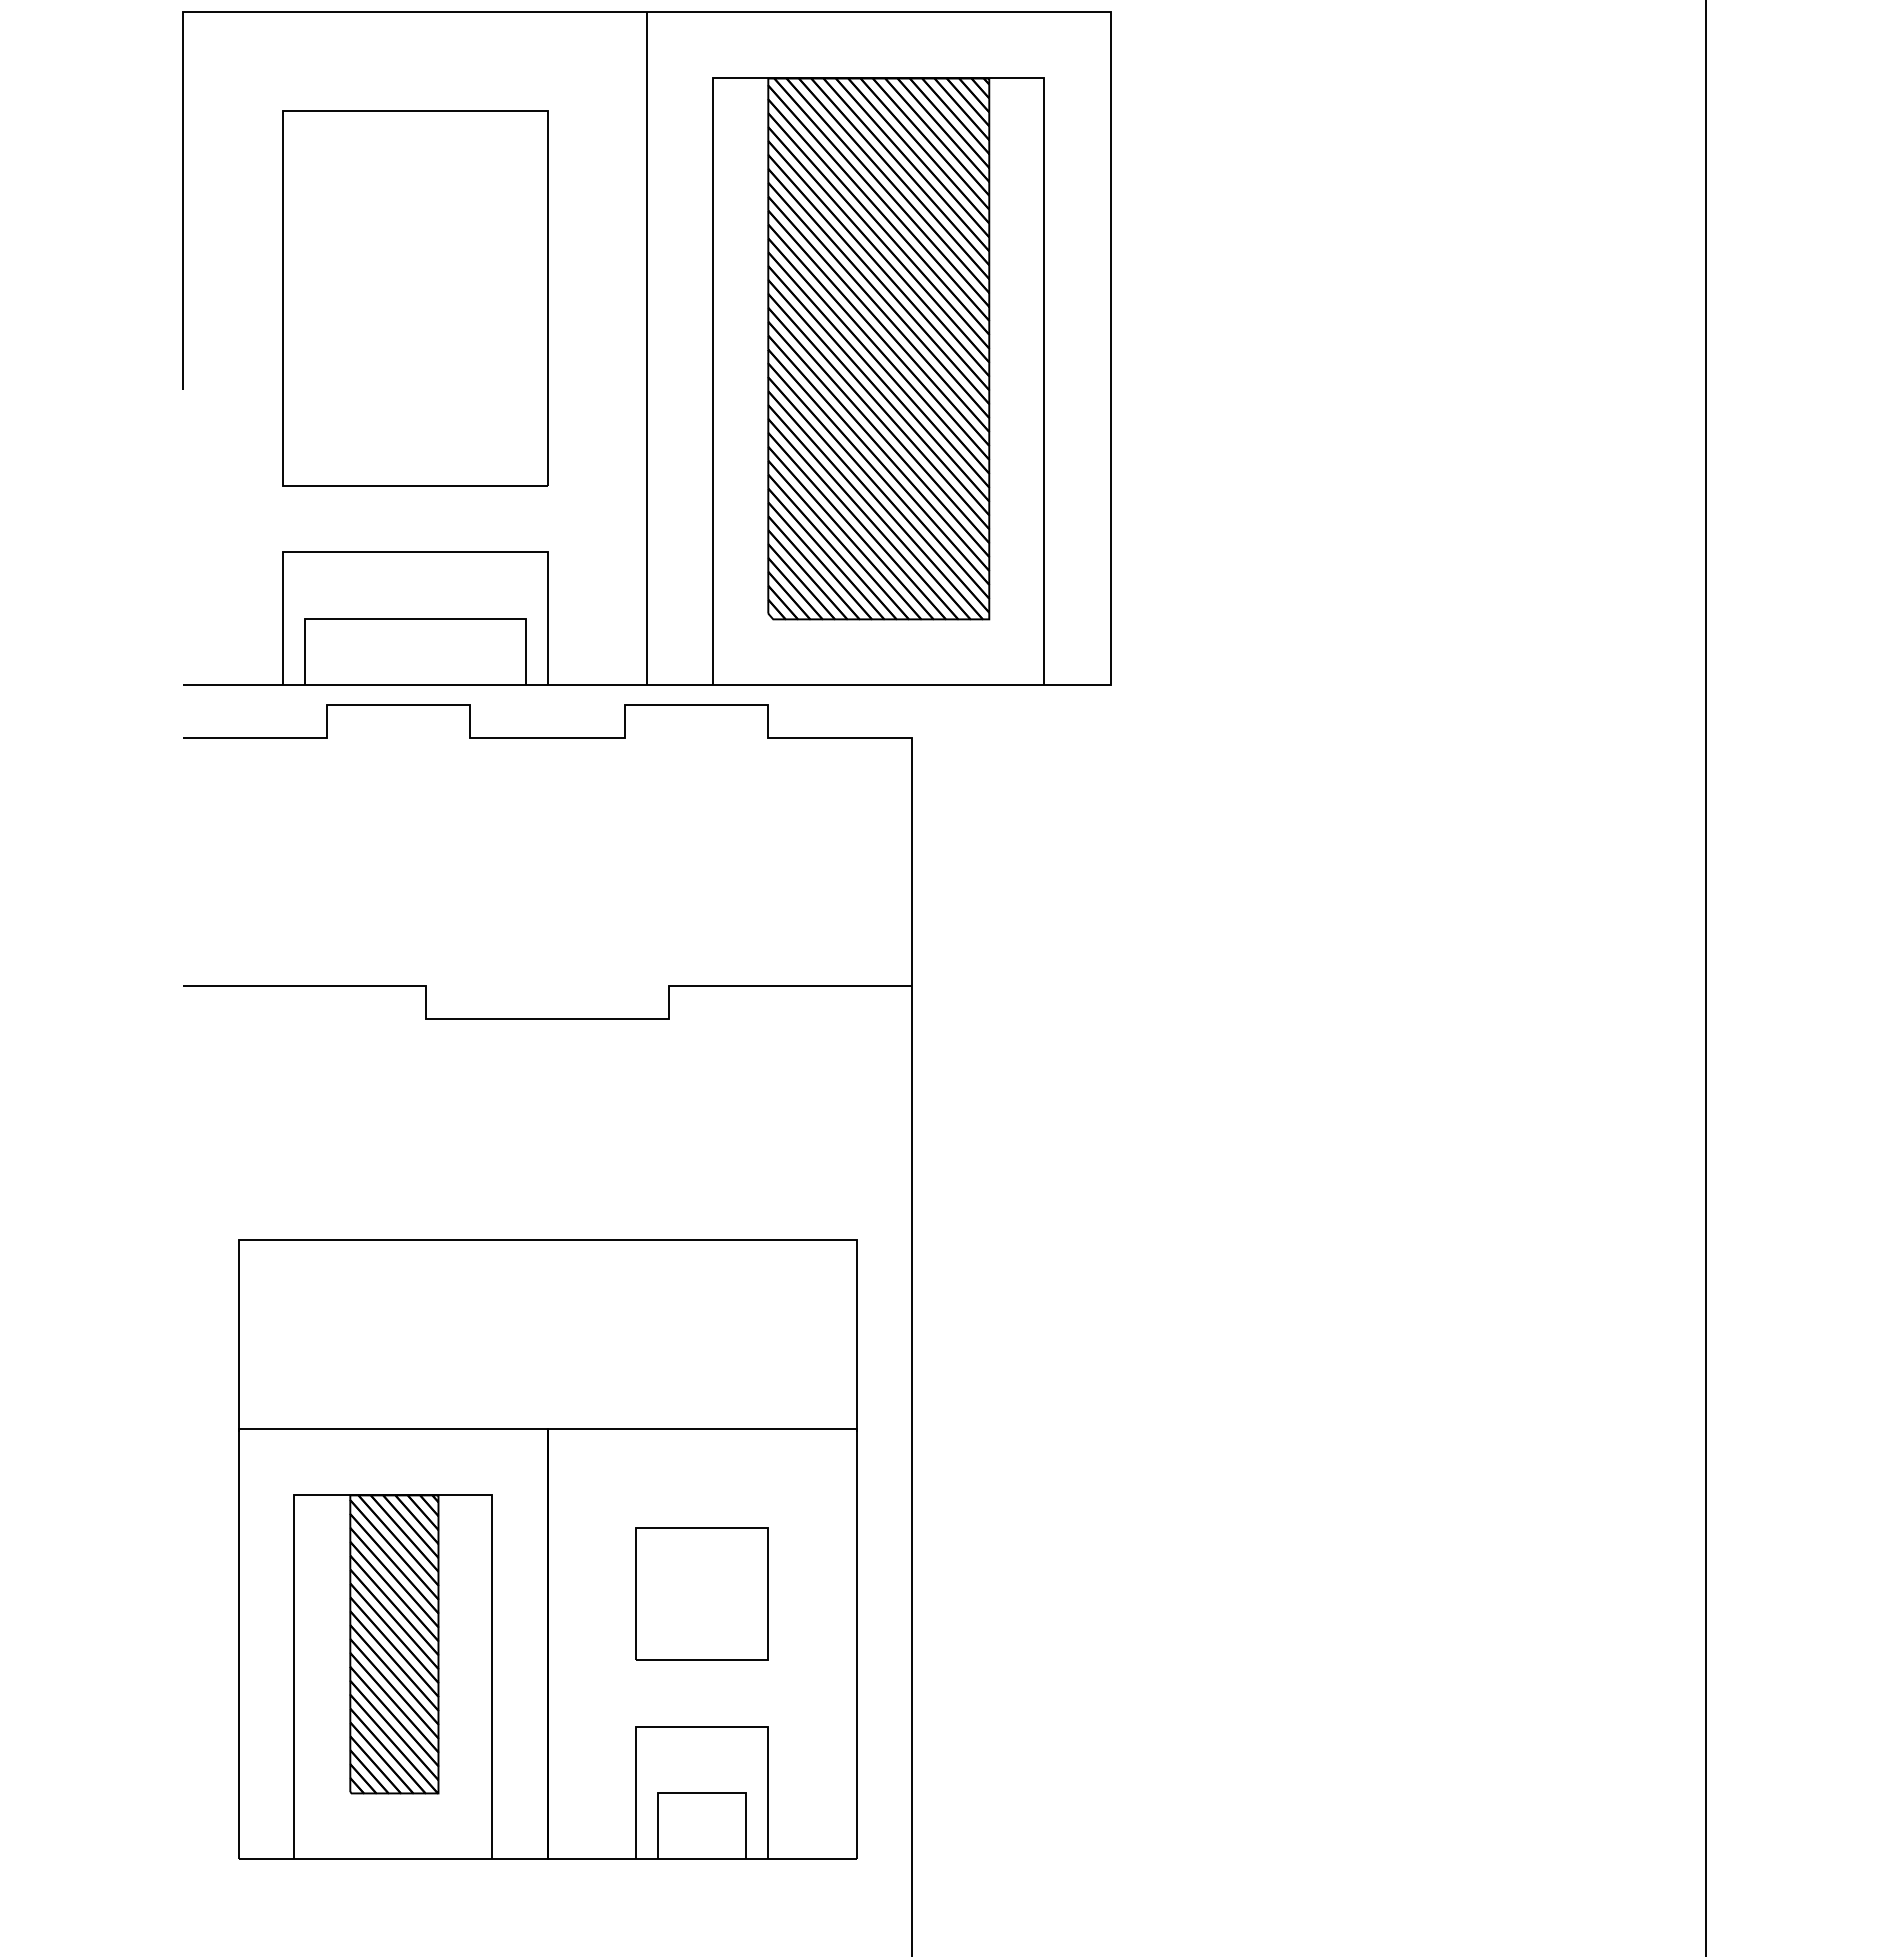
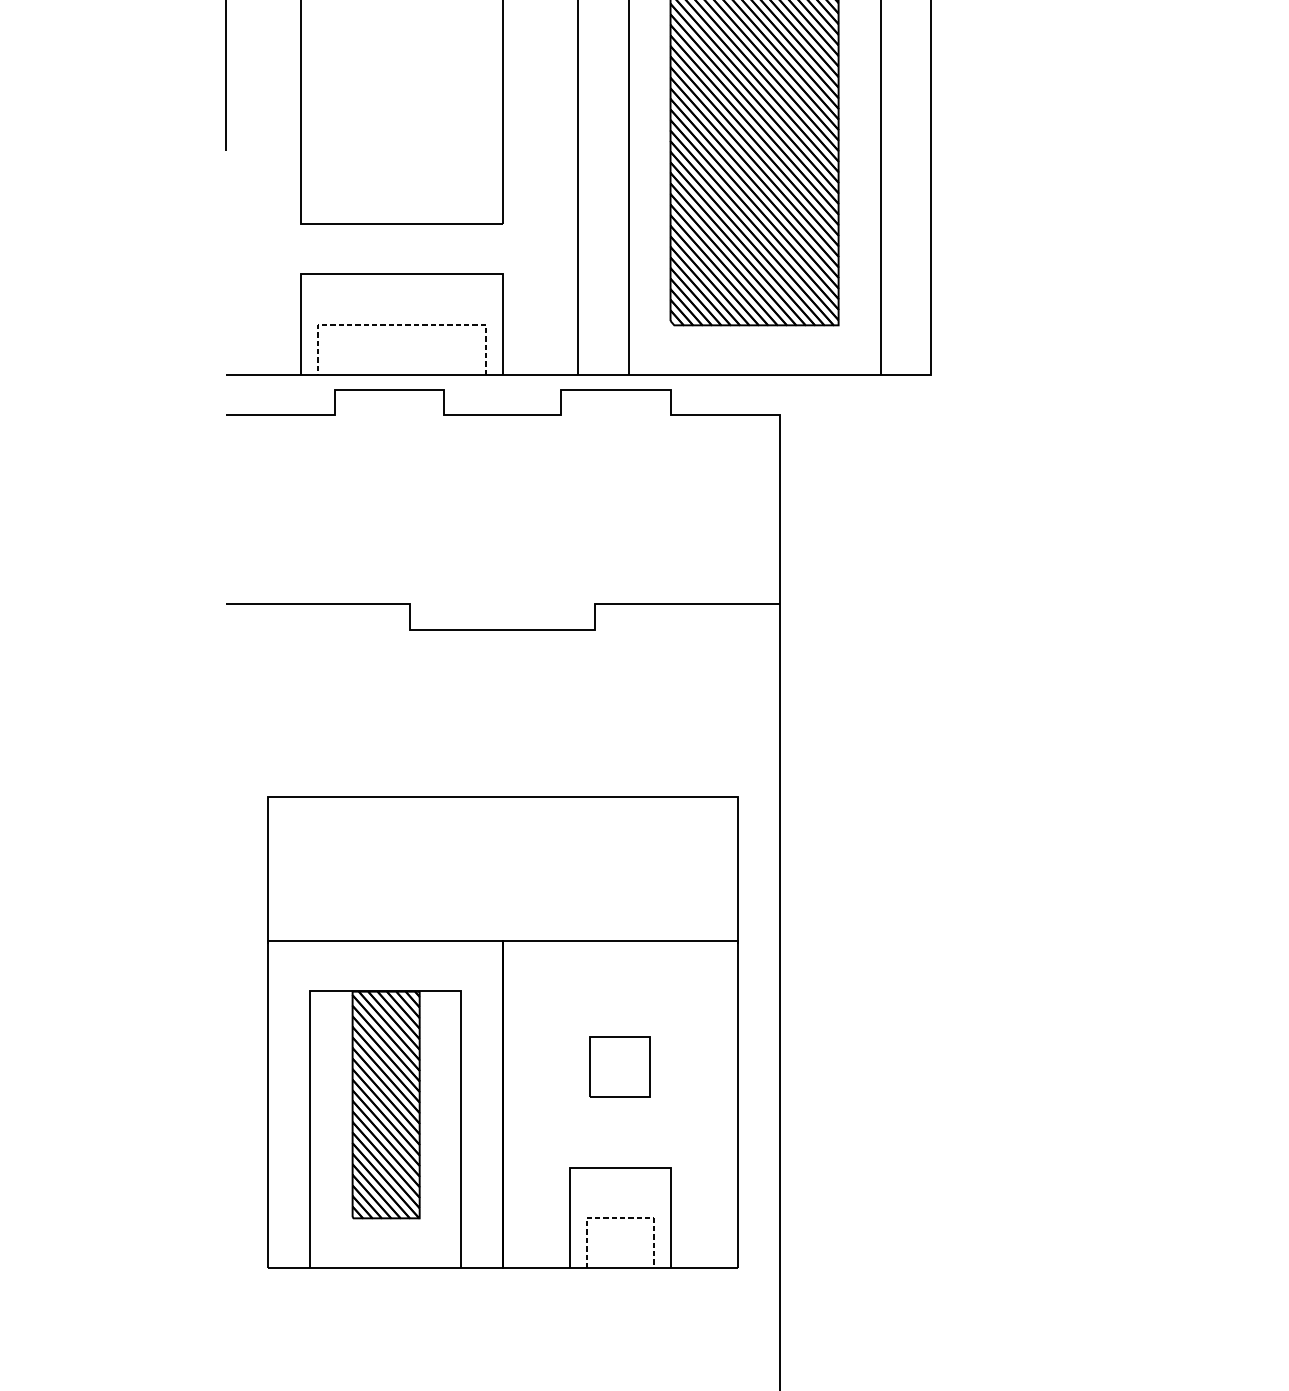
line: (414, 618) -> (401, 324), solid -> dashed
part: (701, 1593) -> (619, 1066), size x0.6
line: (702, 1792) -> (620, 1217), solid -> dashed

